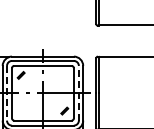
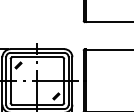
line: (78, 92) -> (68, 80), dashed -> solid
line: (7, 93) -> (6, 81), dashed -> solid

